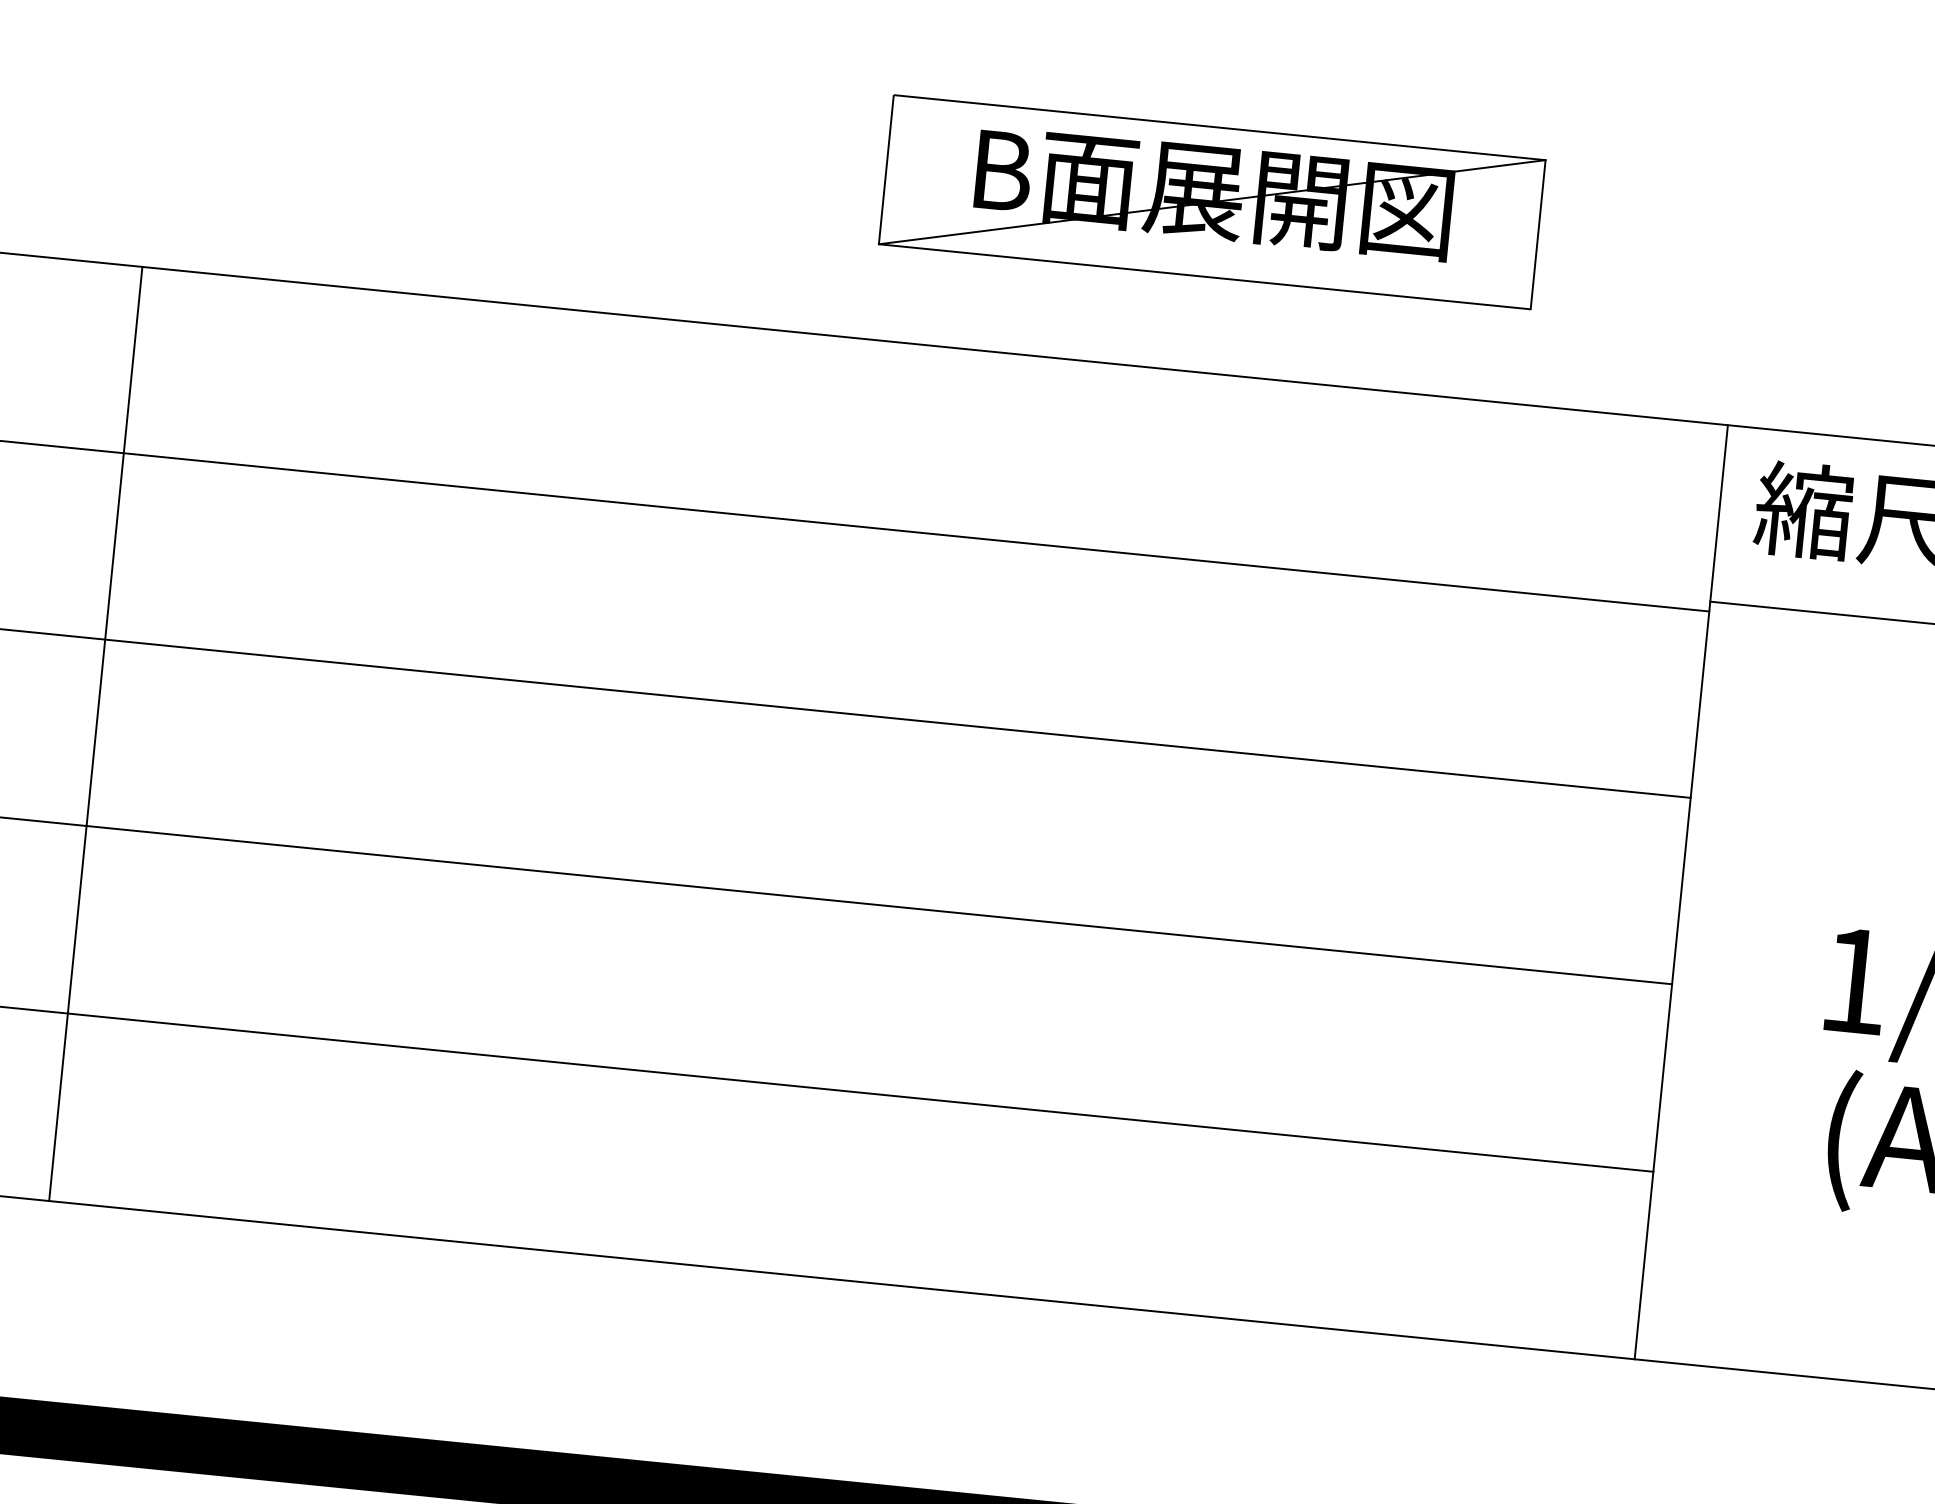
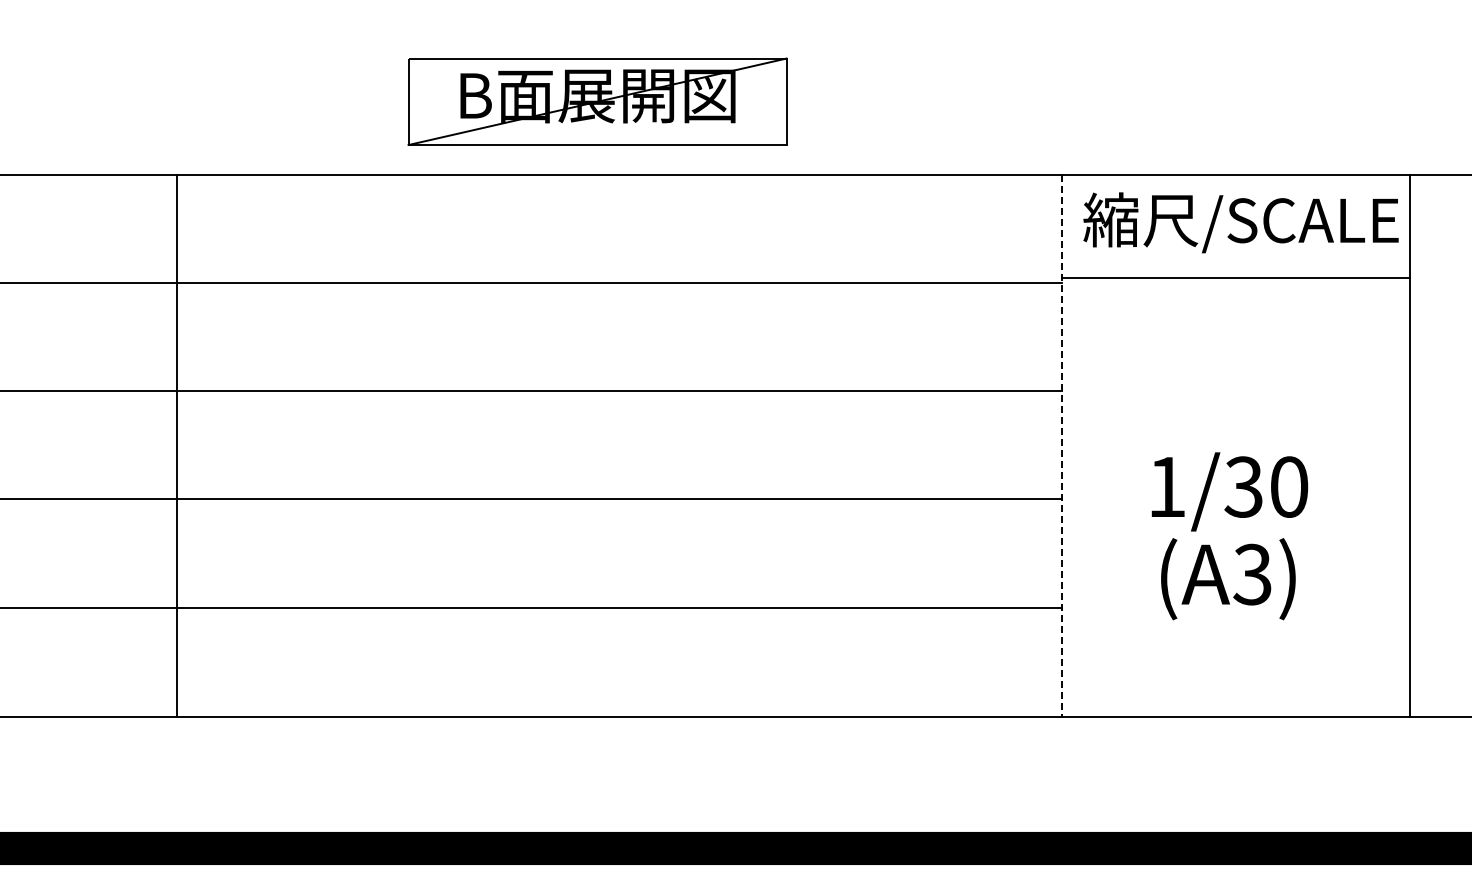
part: (1212, 201) -> (597, 101), moved
line: (96, 733) -> (177, 445), moved
line: (1681, 892) -> (1062, 446), solid -> dashed

